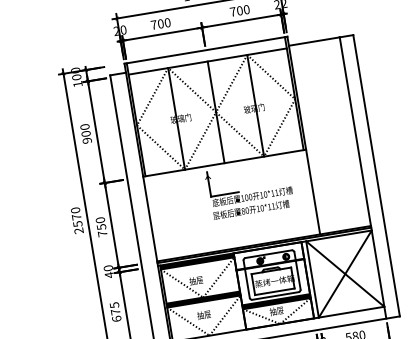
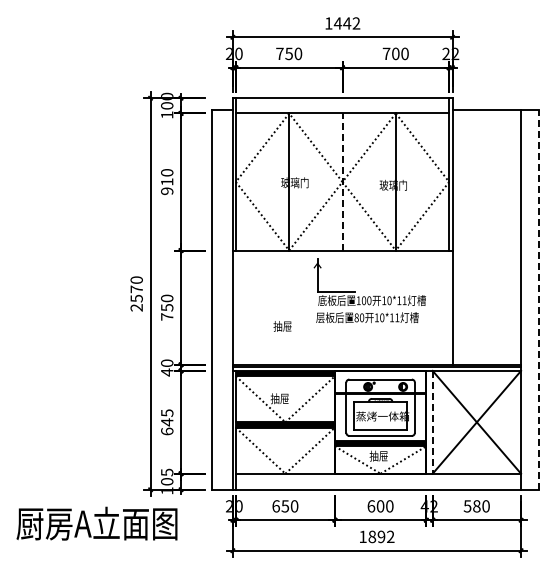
text: (160, 23) -> (288, 53), 700 -> 750
line: (216, 112) -> (342, 182), solid -> dashed
text: (86, 133) -> (167, 181), 900 -> 910
line: (376, 176) -> (539, 300), solid -> dashed
line: (312, 279) -> (432, 422), solid -> dashed
text: (115, 312) -> (167, 422), 675 -> 645
text: (203, 315) -> (282, 326), moved

